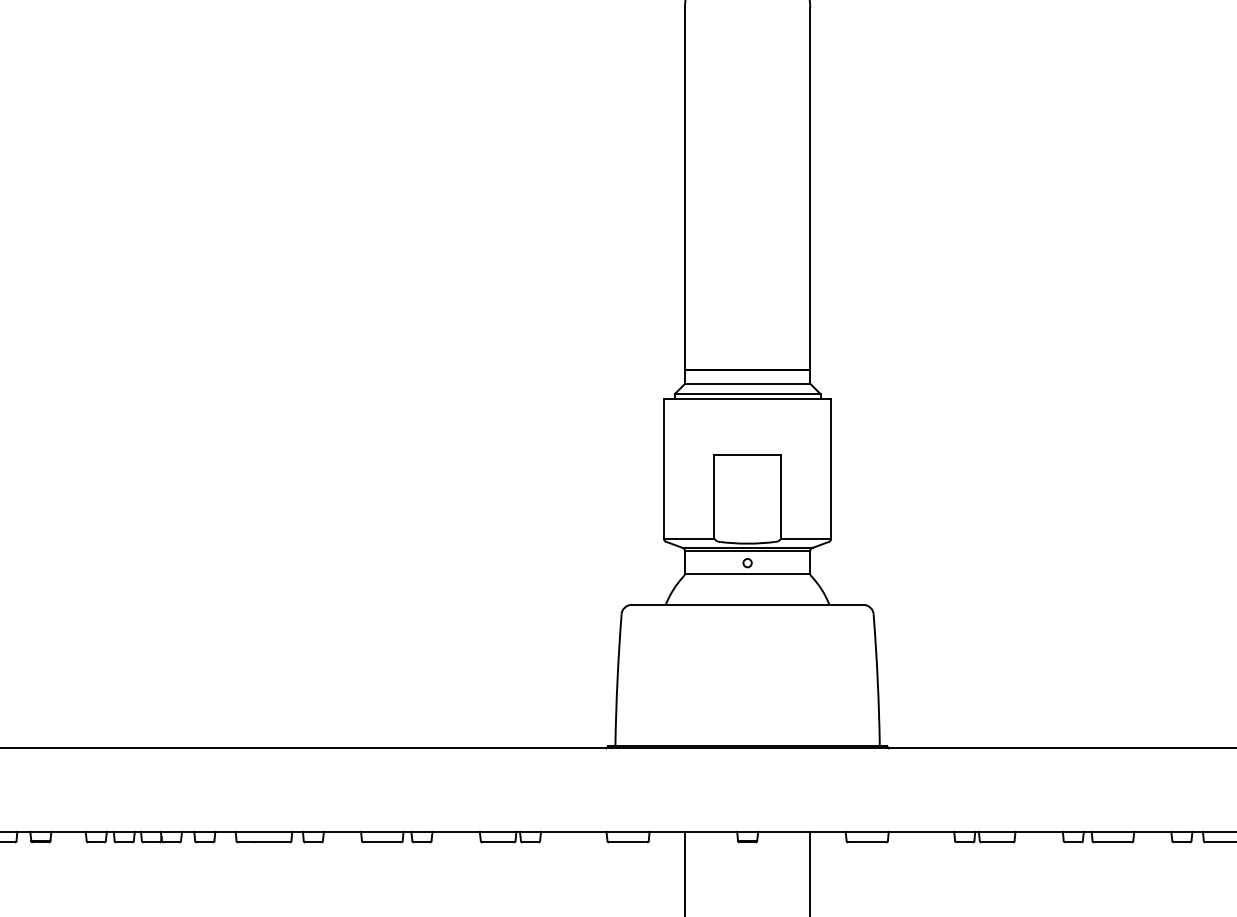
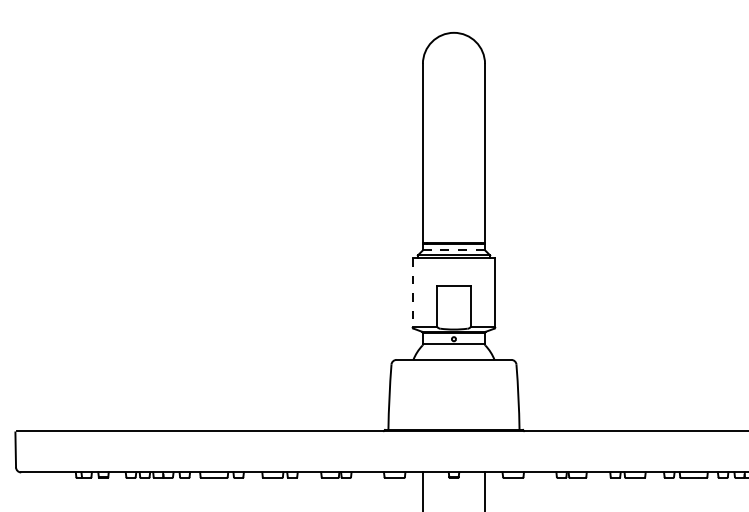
line: (748, 384) -> (454, 250), solid -> dashed
line: (663, 468) -> (412, 292), solid -> dashed

